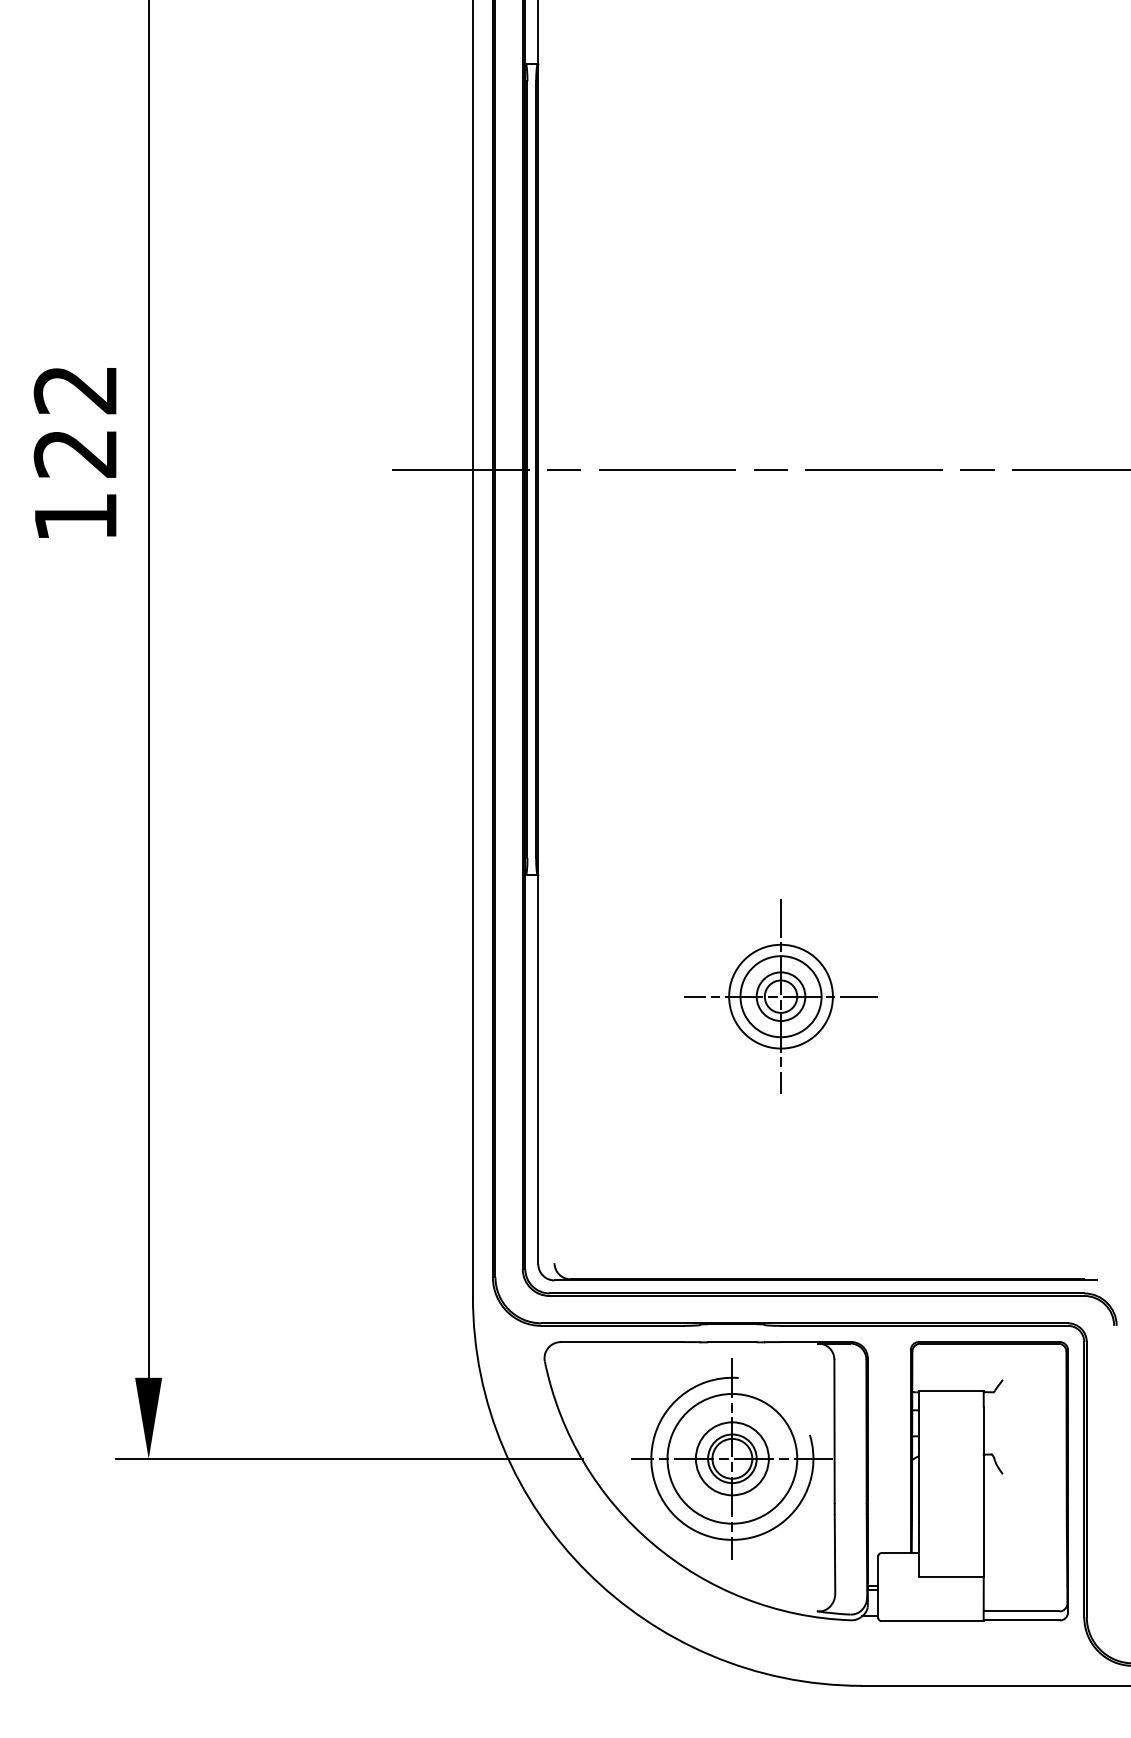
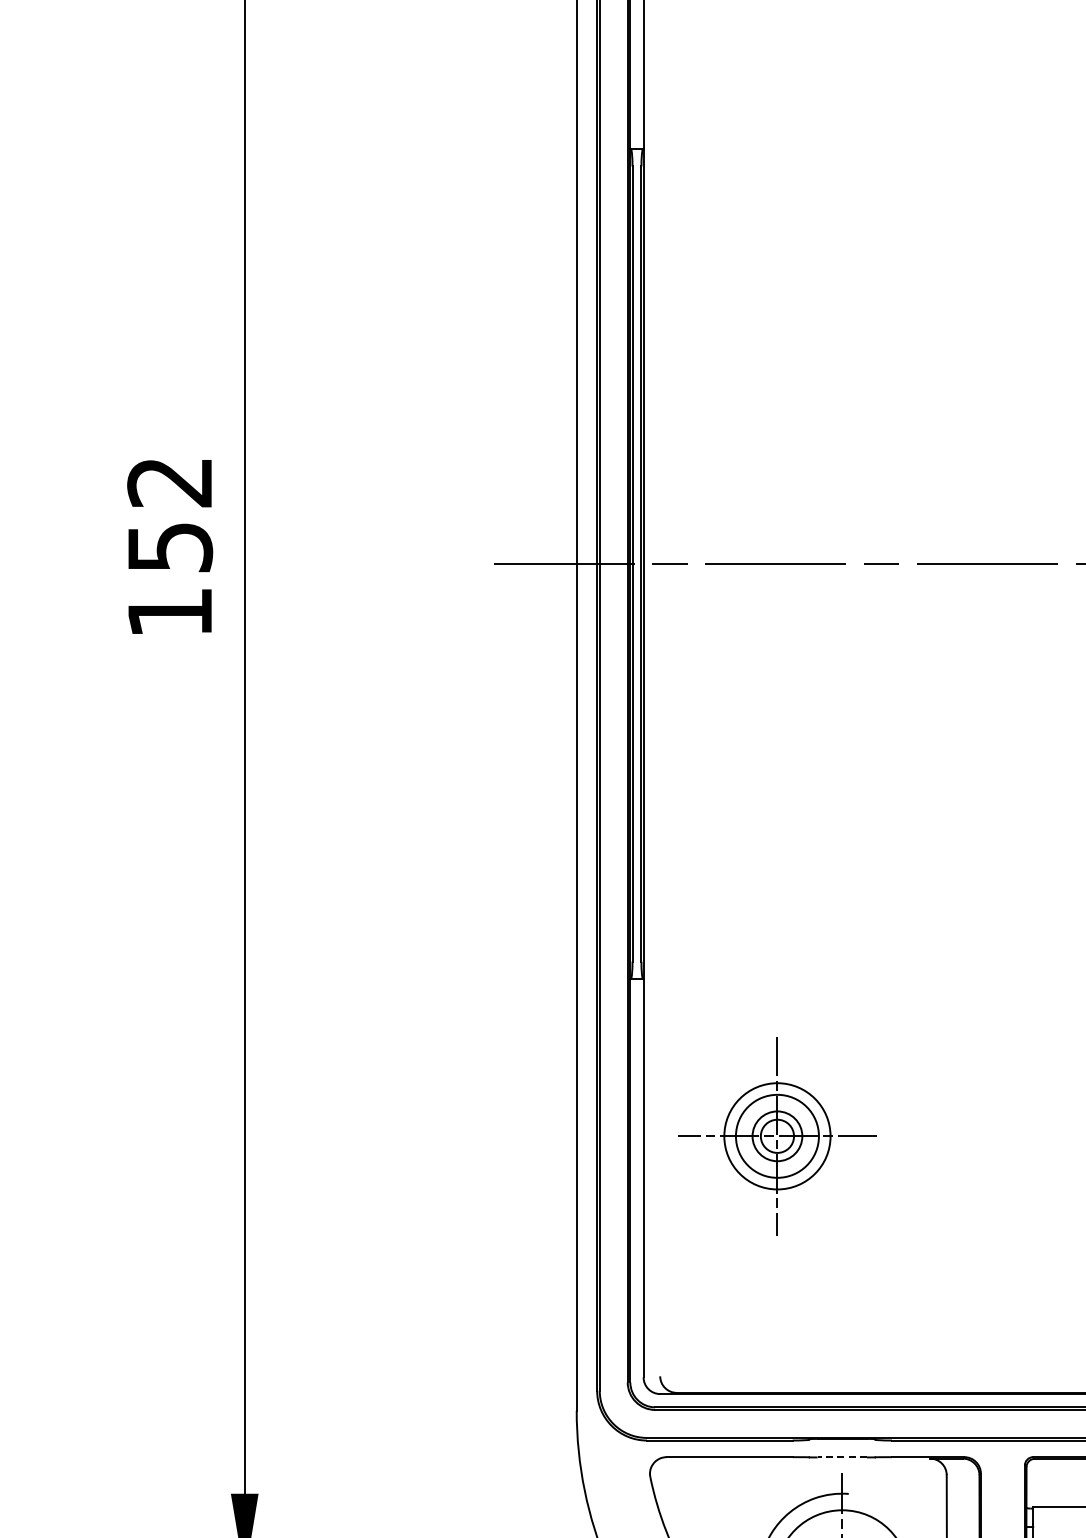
text: (75, 453) -> (169, 547), 122 -> 152
part: (780, 996) -> (776, 1136), moved
line: (731, 1342) -> (841, 1457), solid -> dashed

